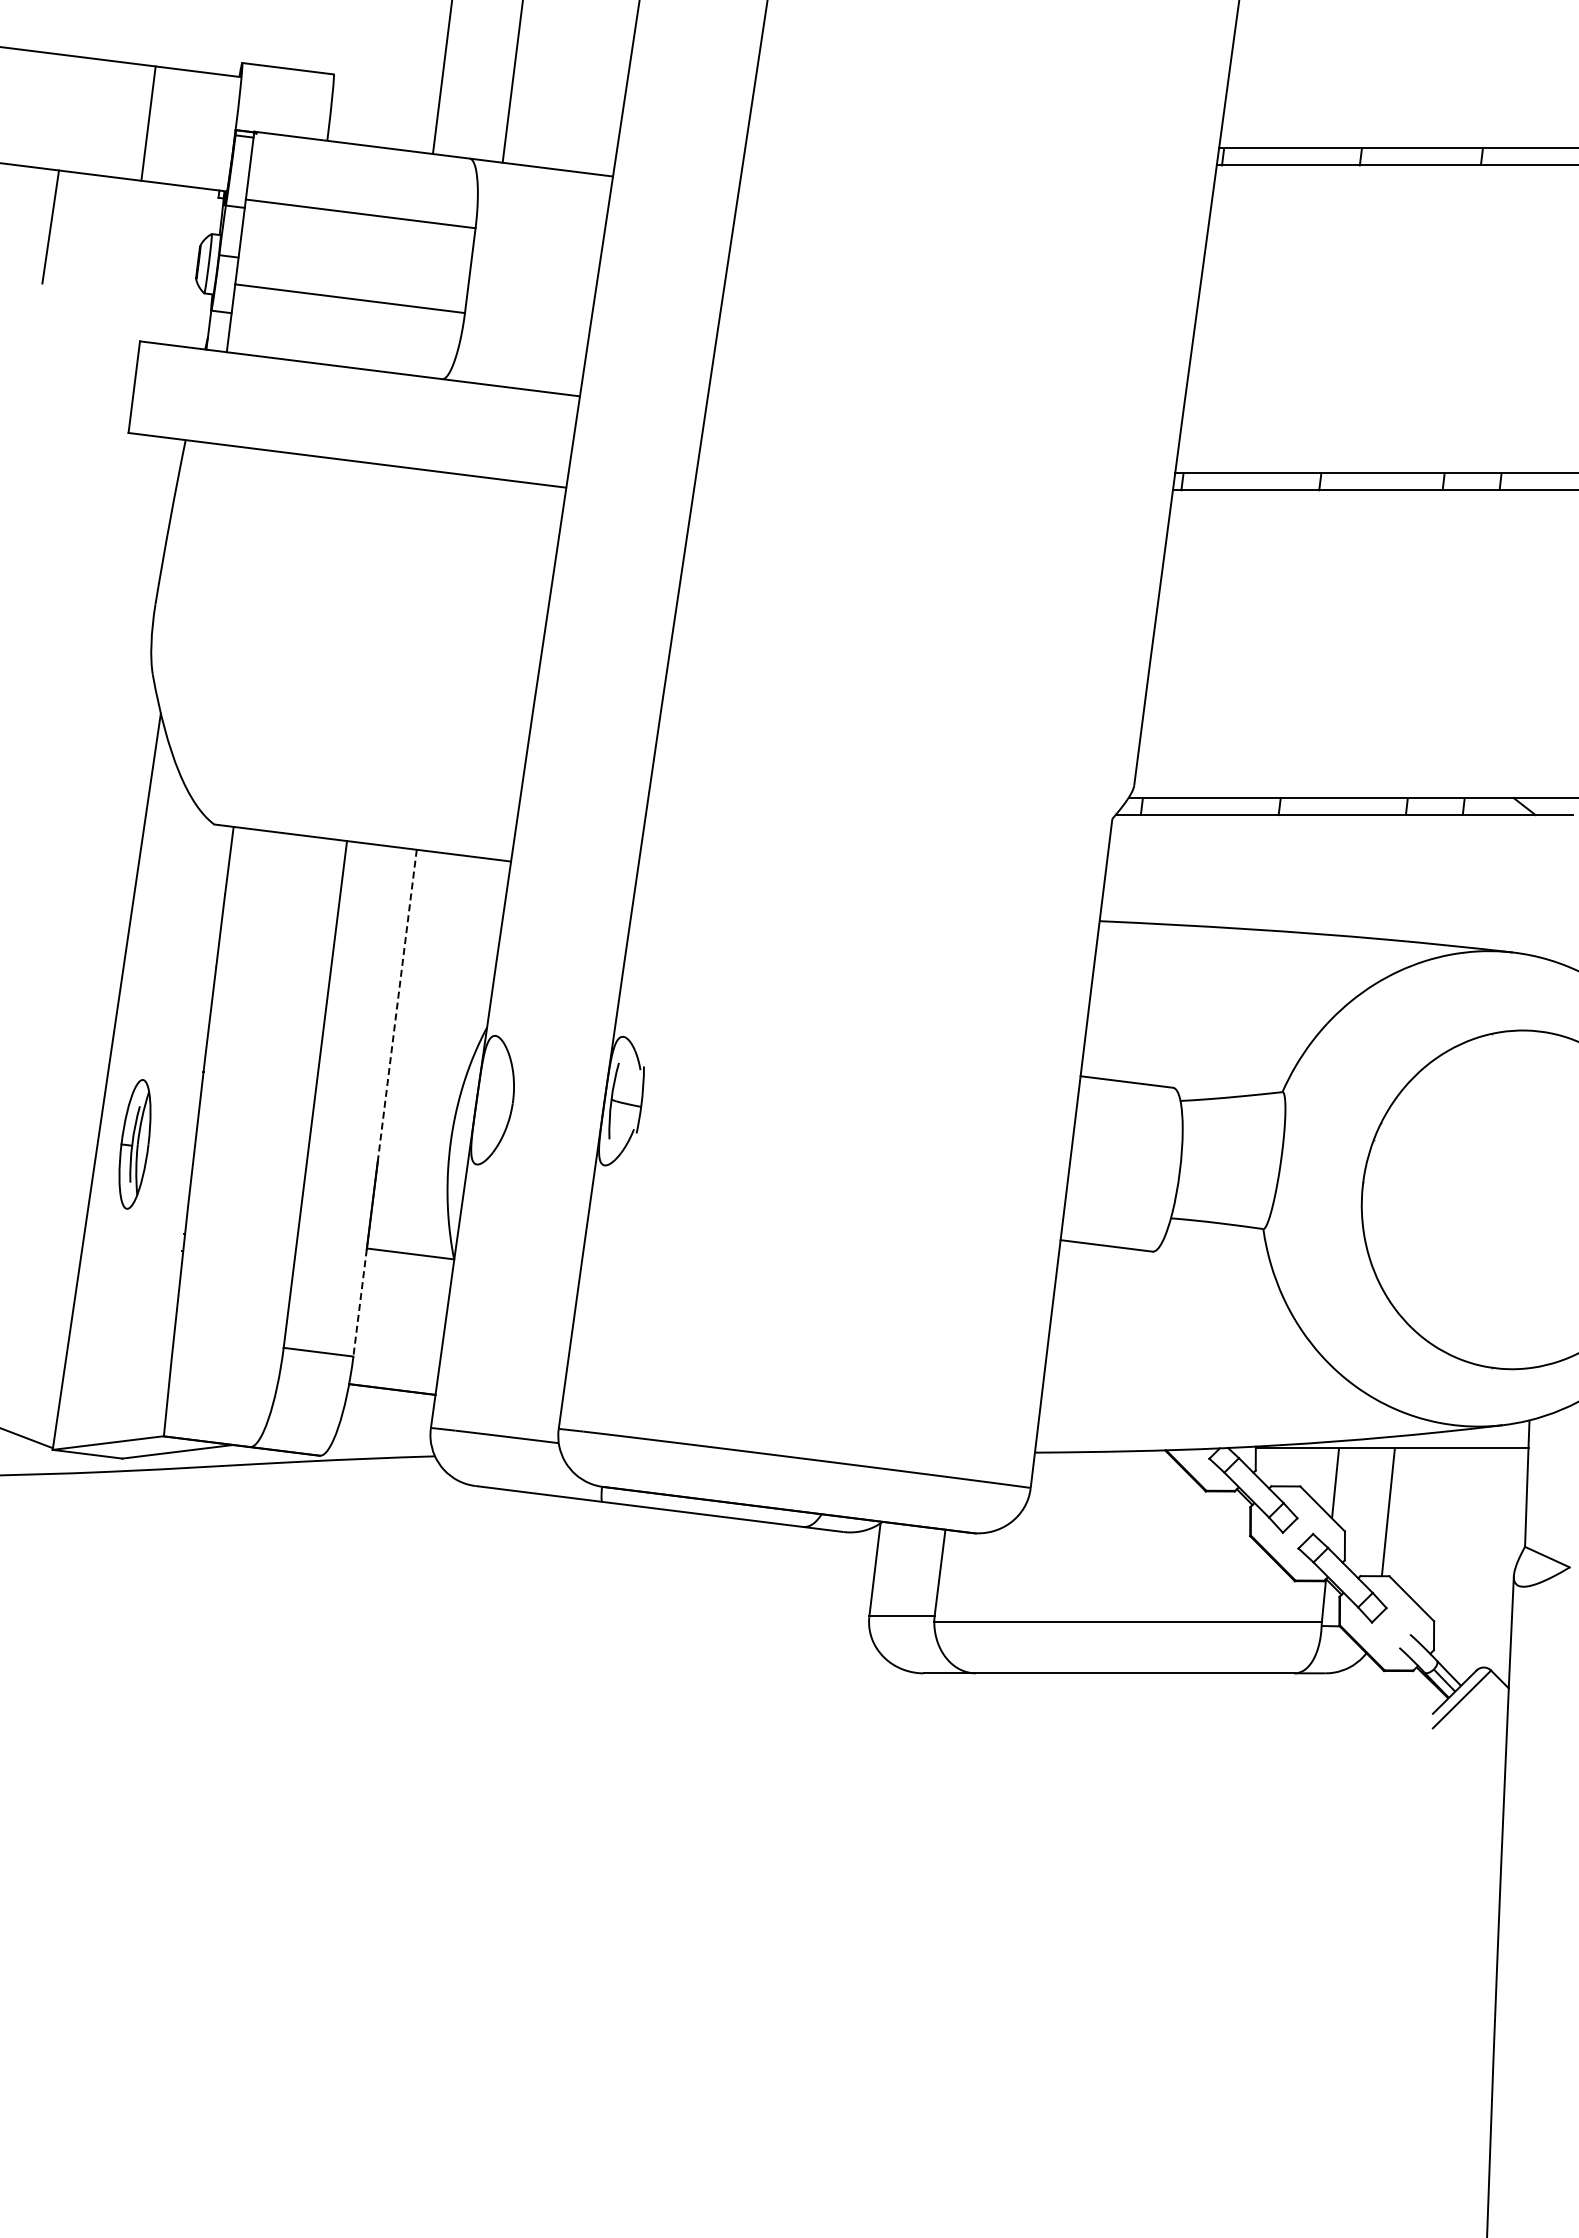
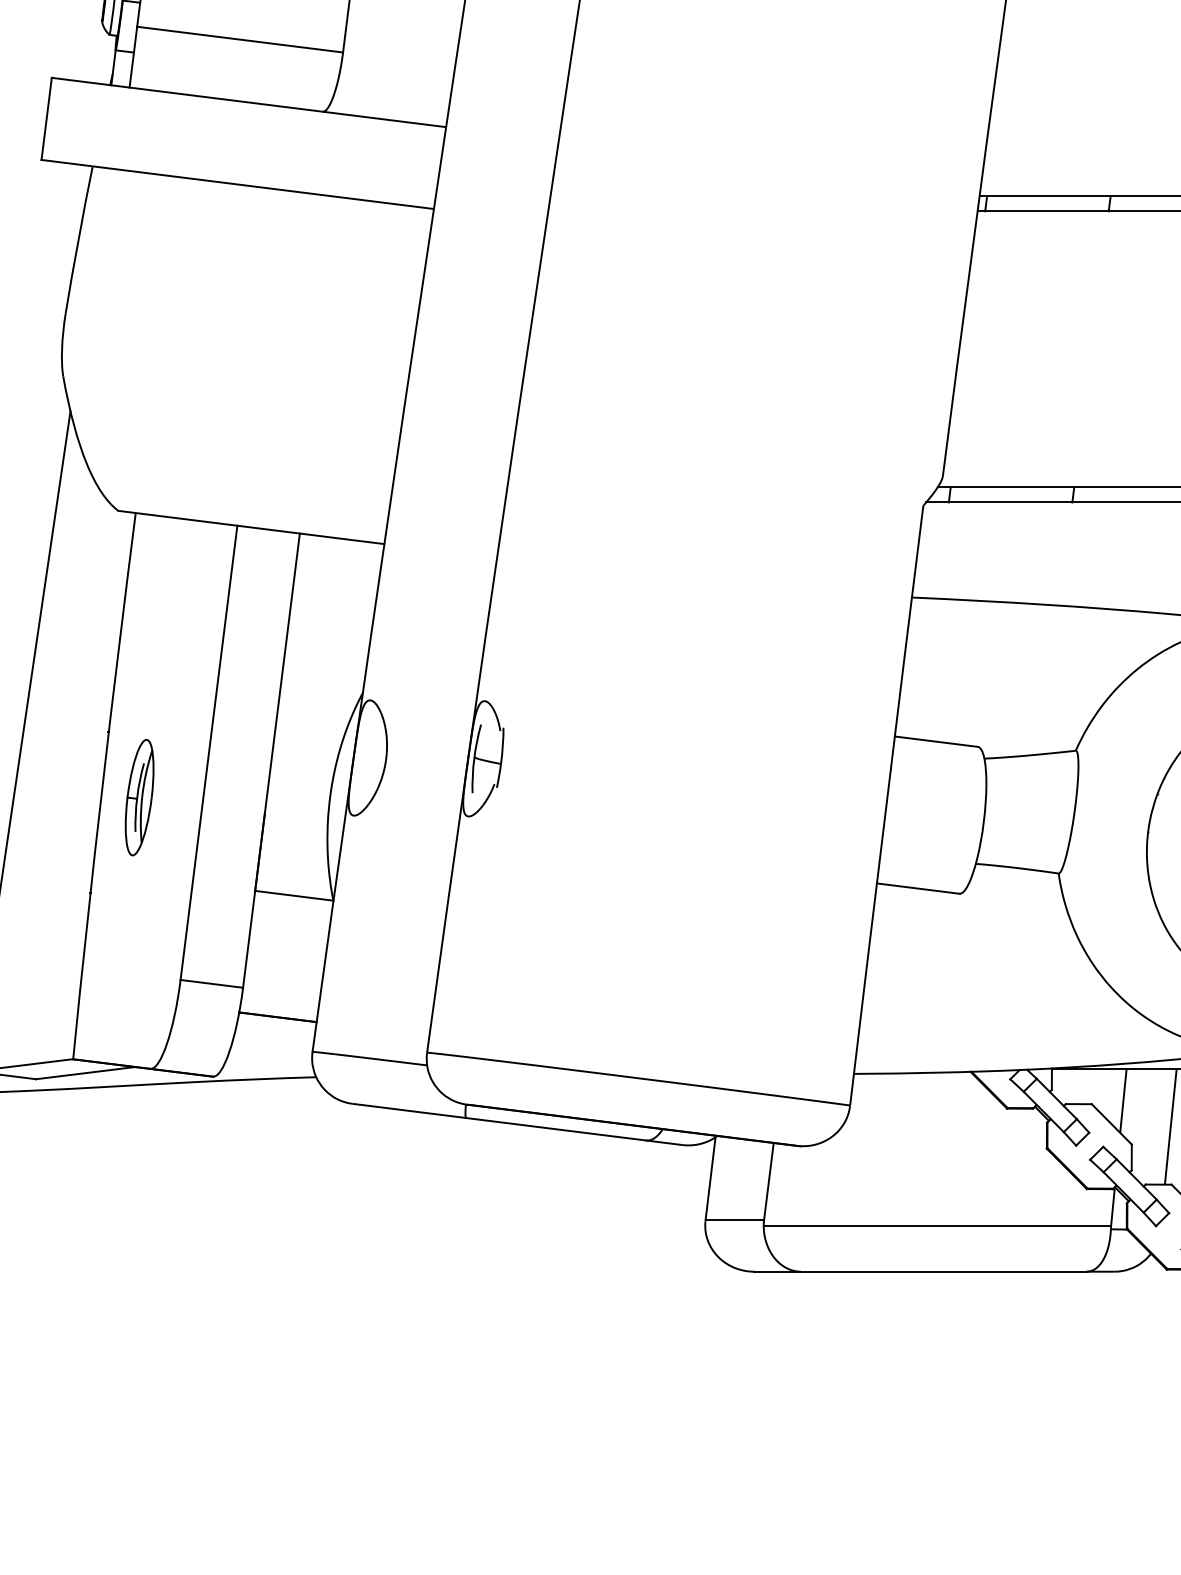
line: (397, 1006) -> (282, 674), dashed -> solid
part: (134, 1144) -> (139, 797), moved
line: (360, 1303) -> (249, 940), dashed -> solid

